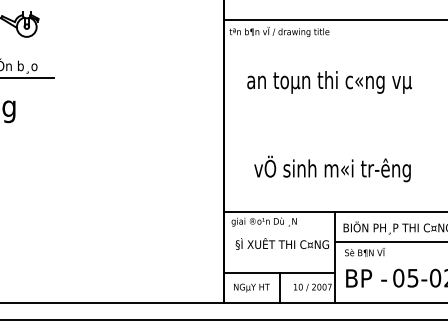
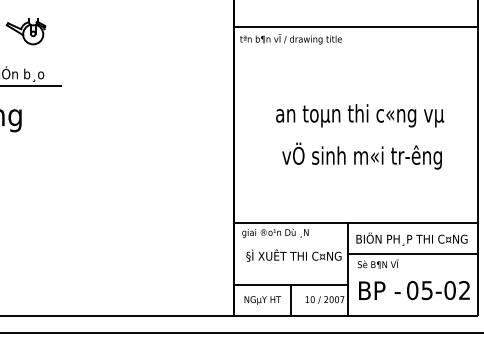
text: (329, 82) -> (360, 115), moved
text: (331, 168) -> (361, 155), moved

